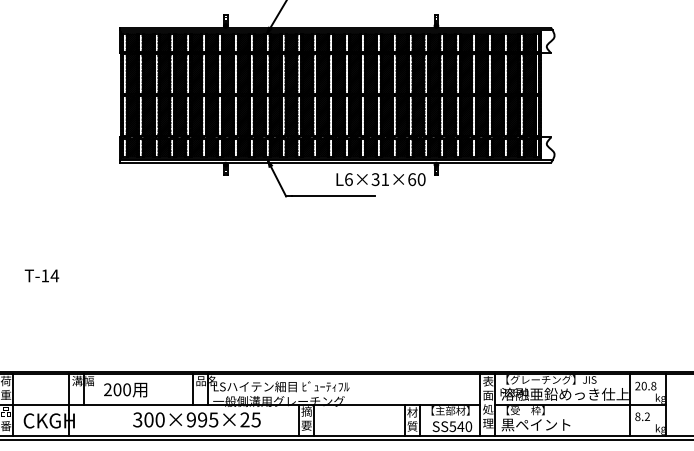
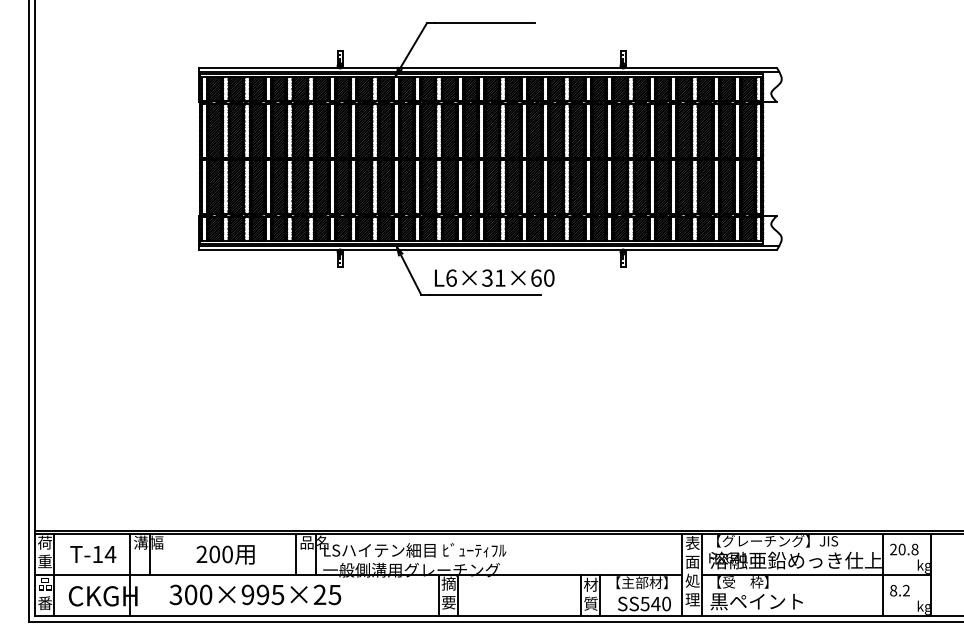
text: (380, 179) -> (494, 277), moved
text: (42, 275) -> (93, 554), moved
text: (125, 389) -> (225, 554), moved
text: (196, 419) -> (255, 594), moved

